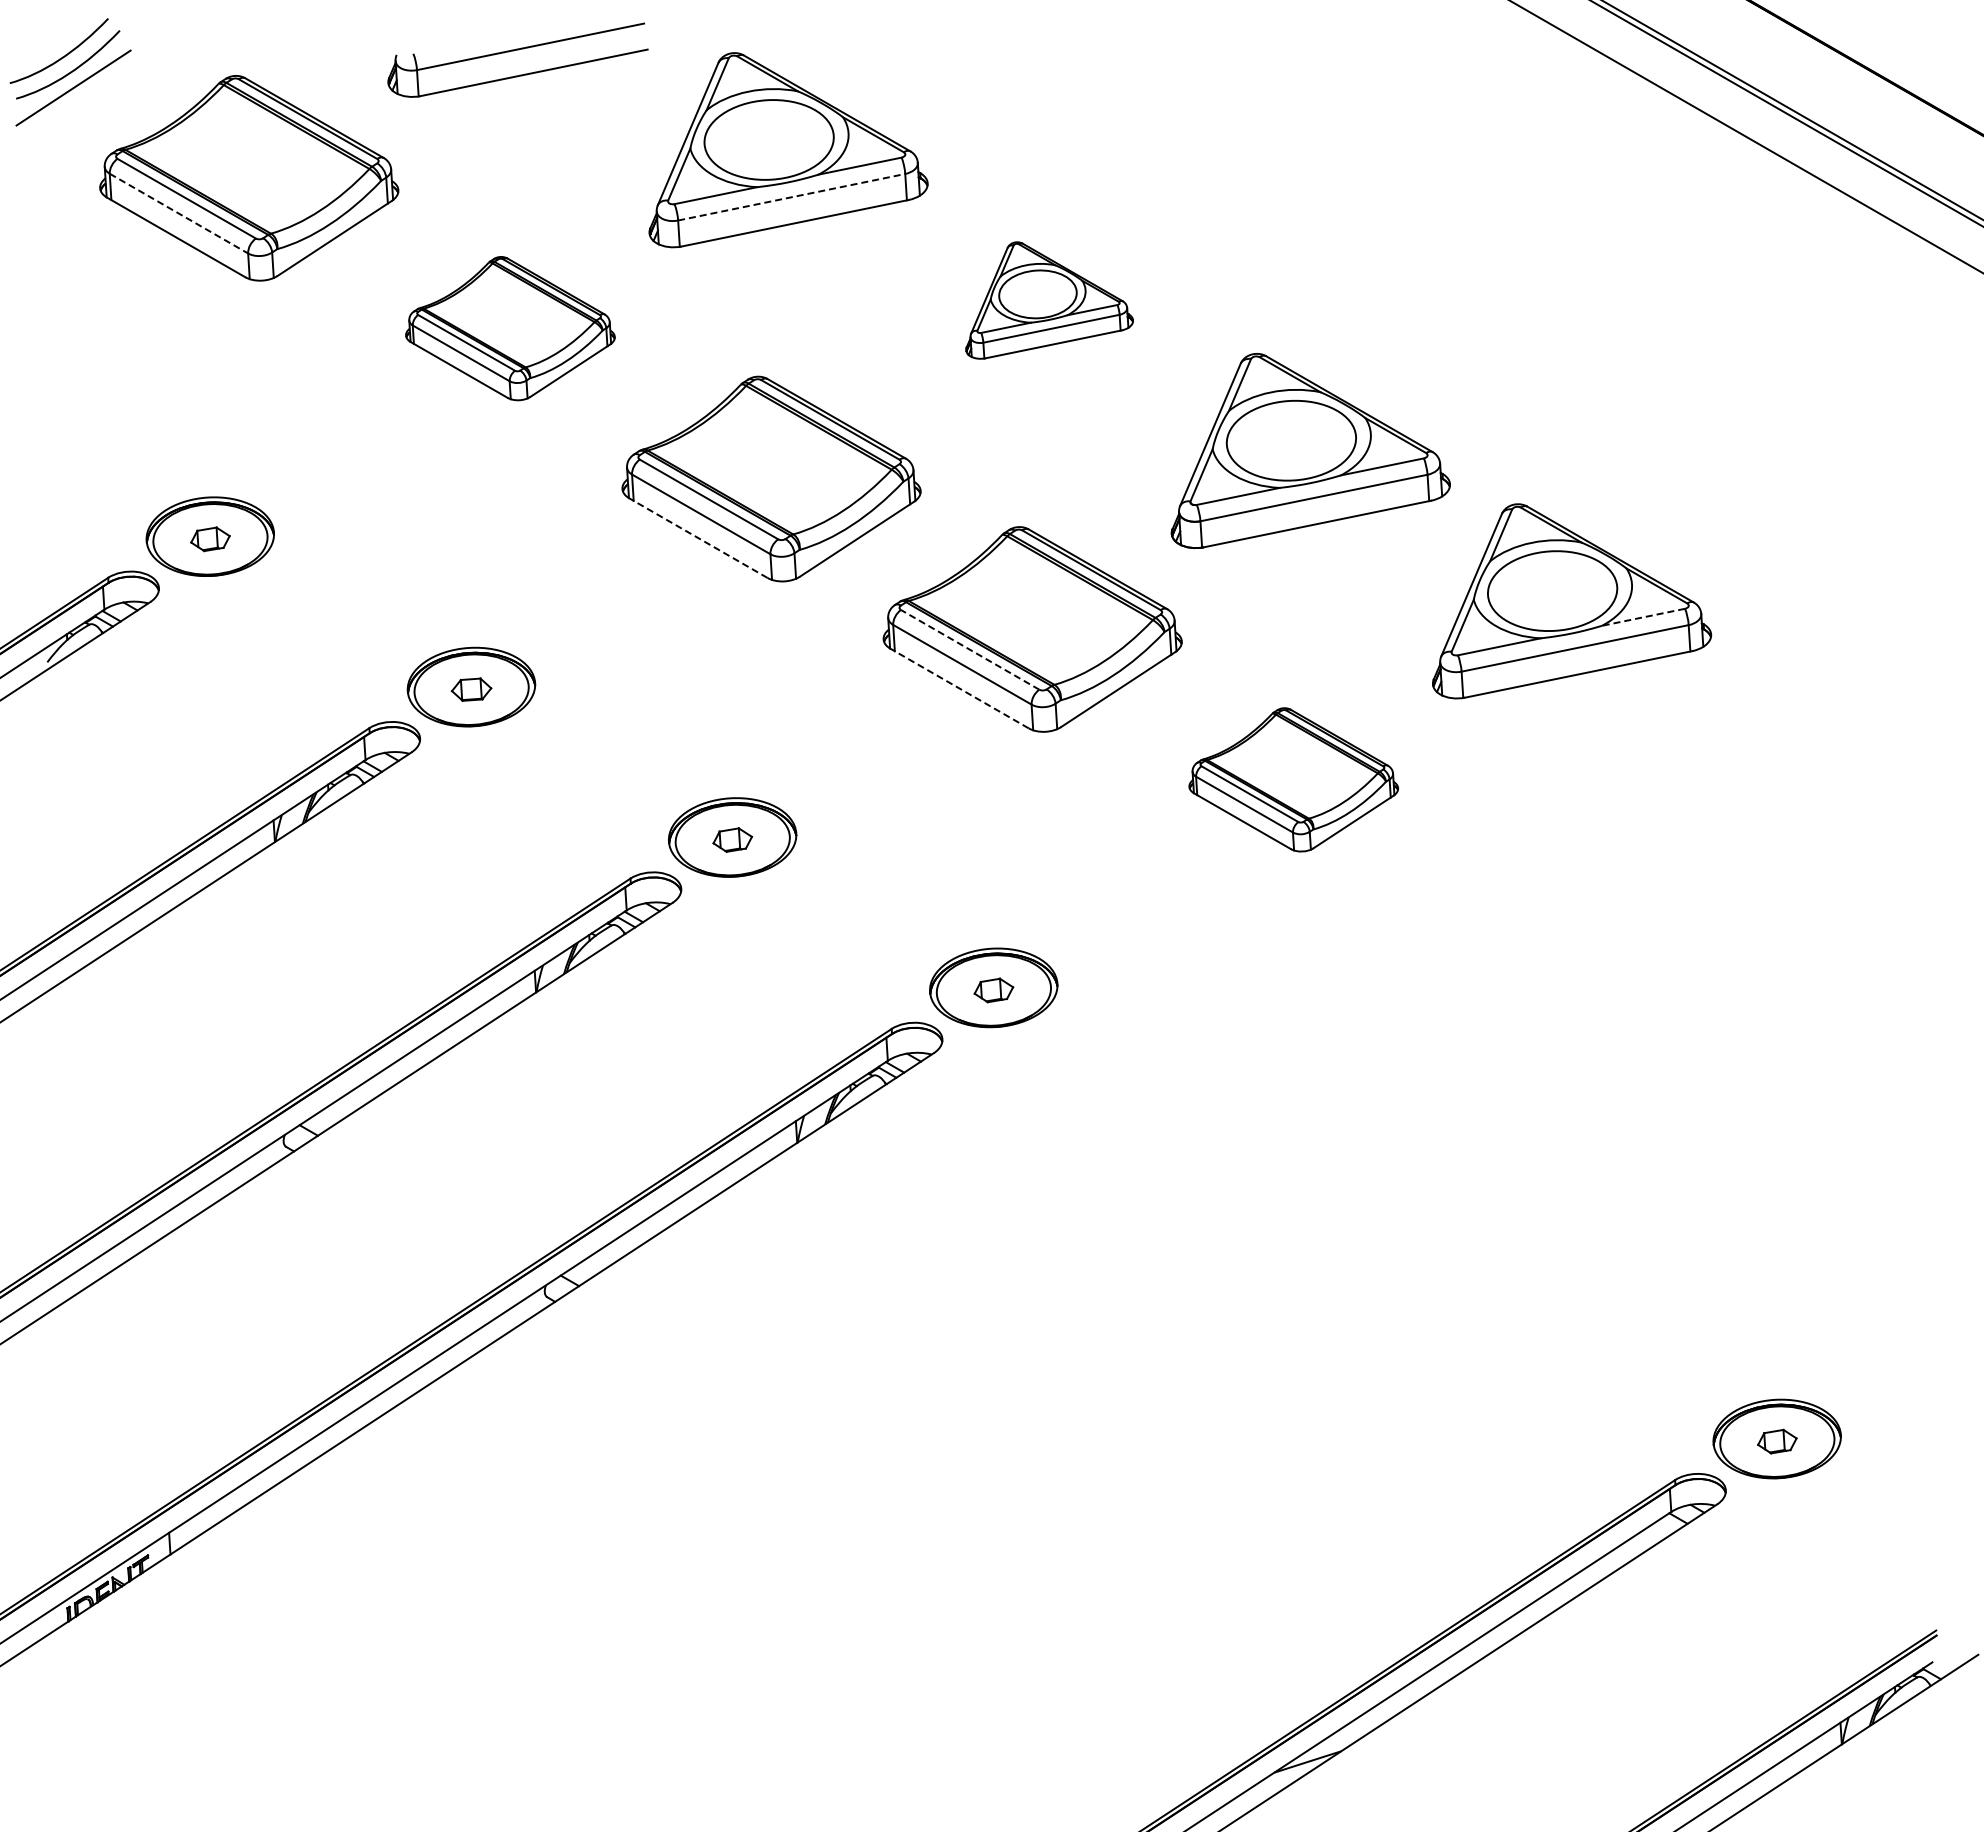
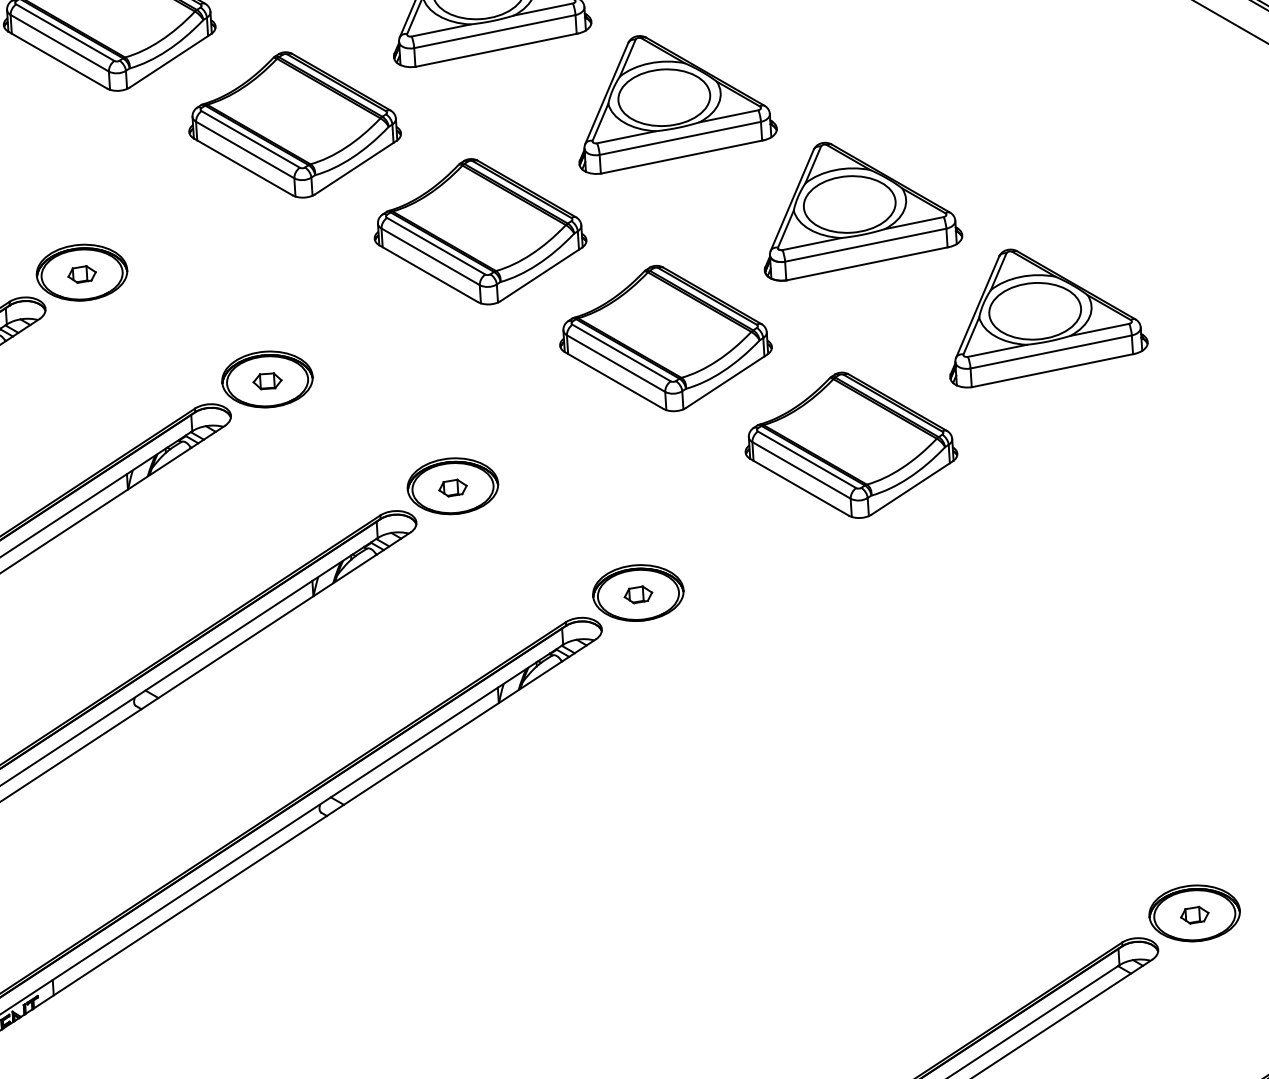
line: (791, 197) -> (494, 31), dashed -> solid
line: (178, 213) -> (59, 43), dashed -> solid
part: (1049, 300) -> (677, 104), size x1.67
part: (510, 328) -> (295, 124), size x1.43
line: (698, 538) -> (428, 273), dashed -> solid
line: (1643, 617) -> (1099, 330), dashed -> solid
line: (970, 649) -> (621, 352), dashed -> solid
line: (959, 688) -> (614, 380), dashed -> solid
part: (1293, 779) -> (851, 445), size x1.43

